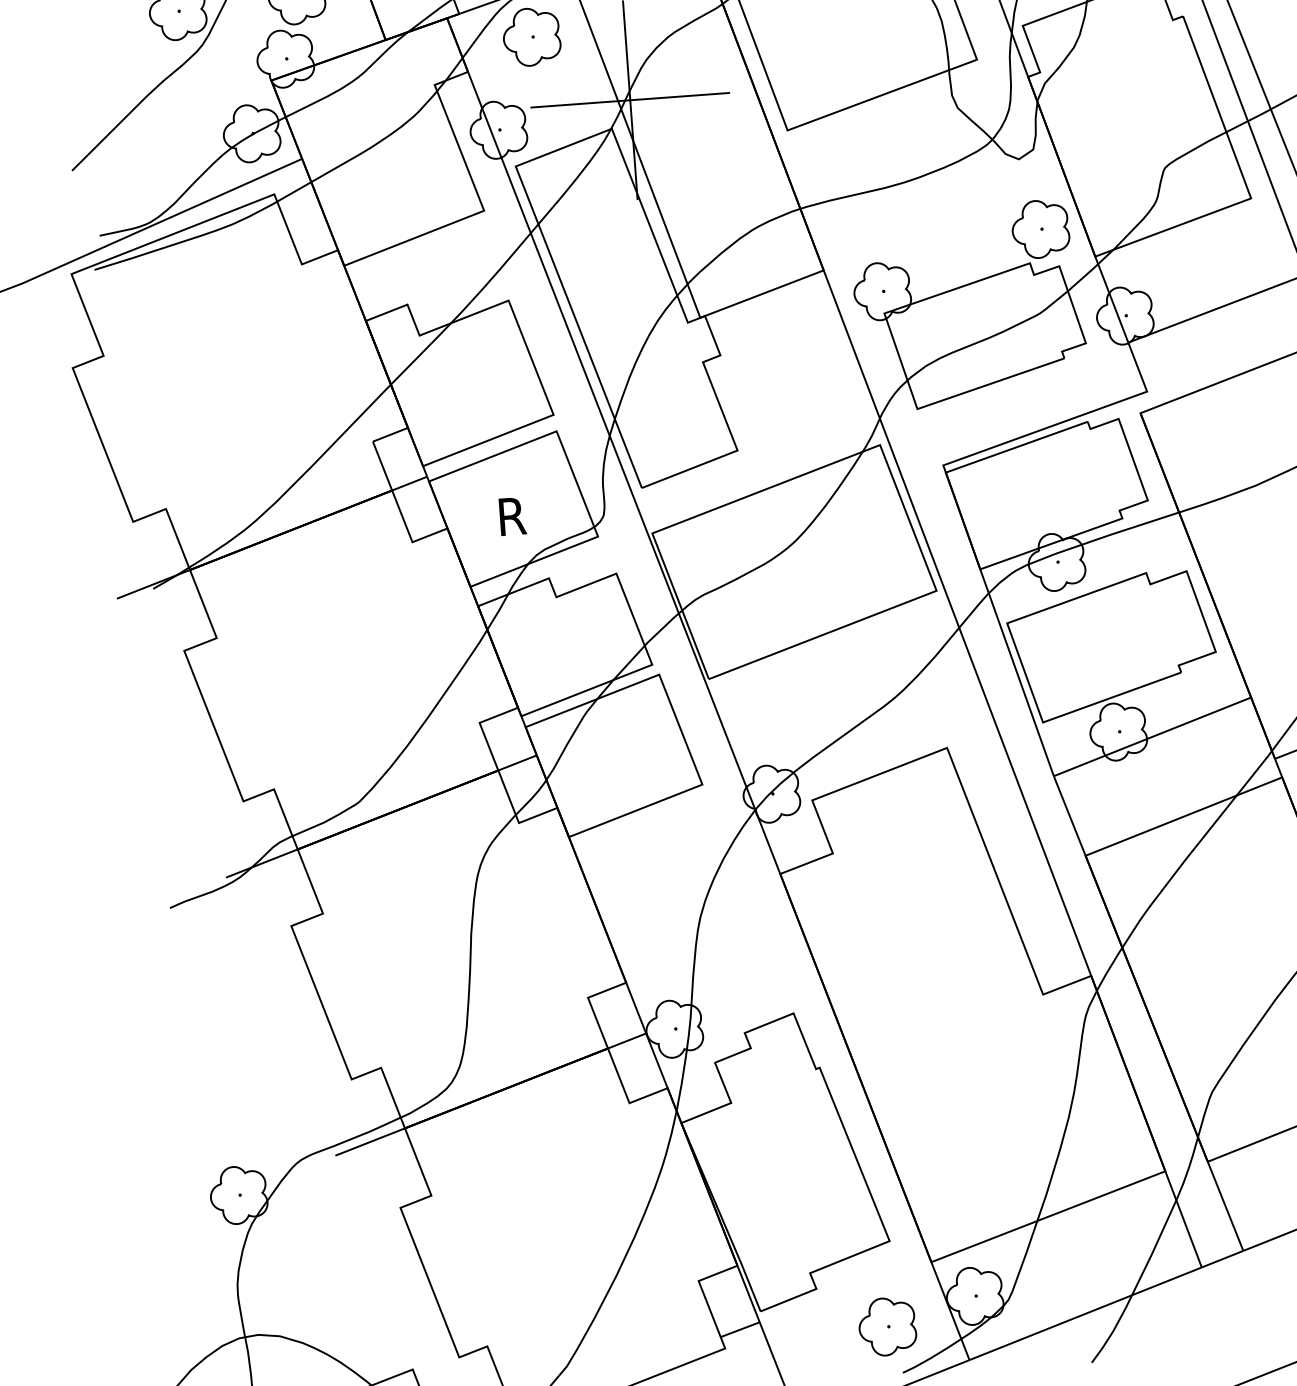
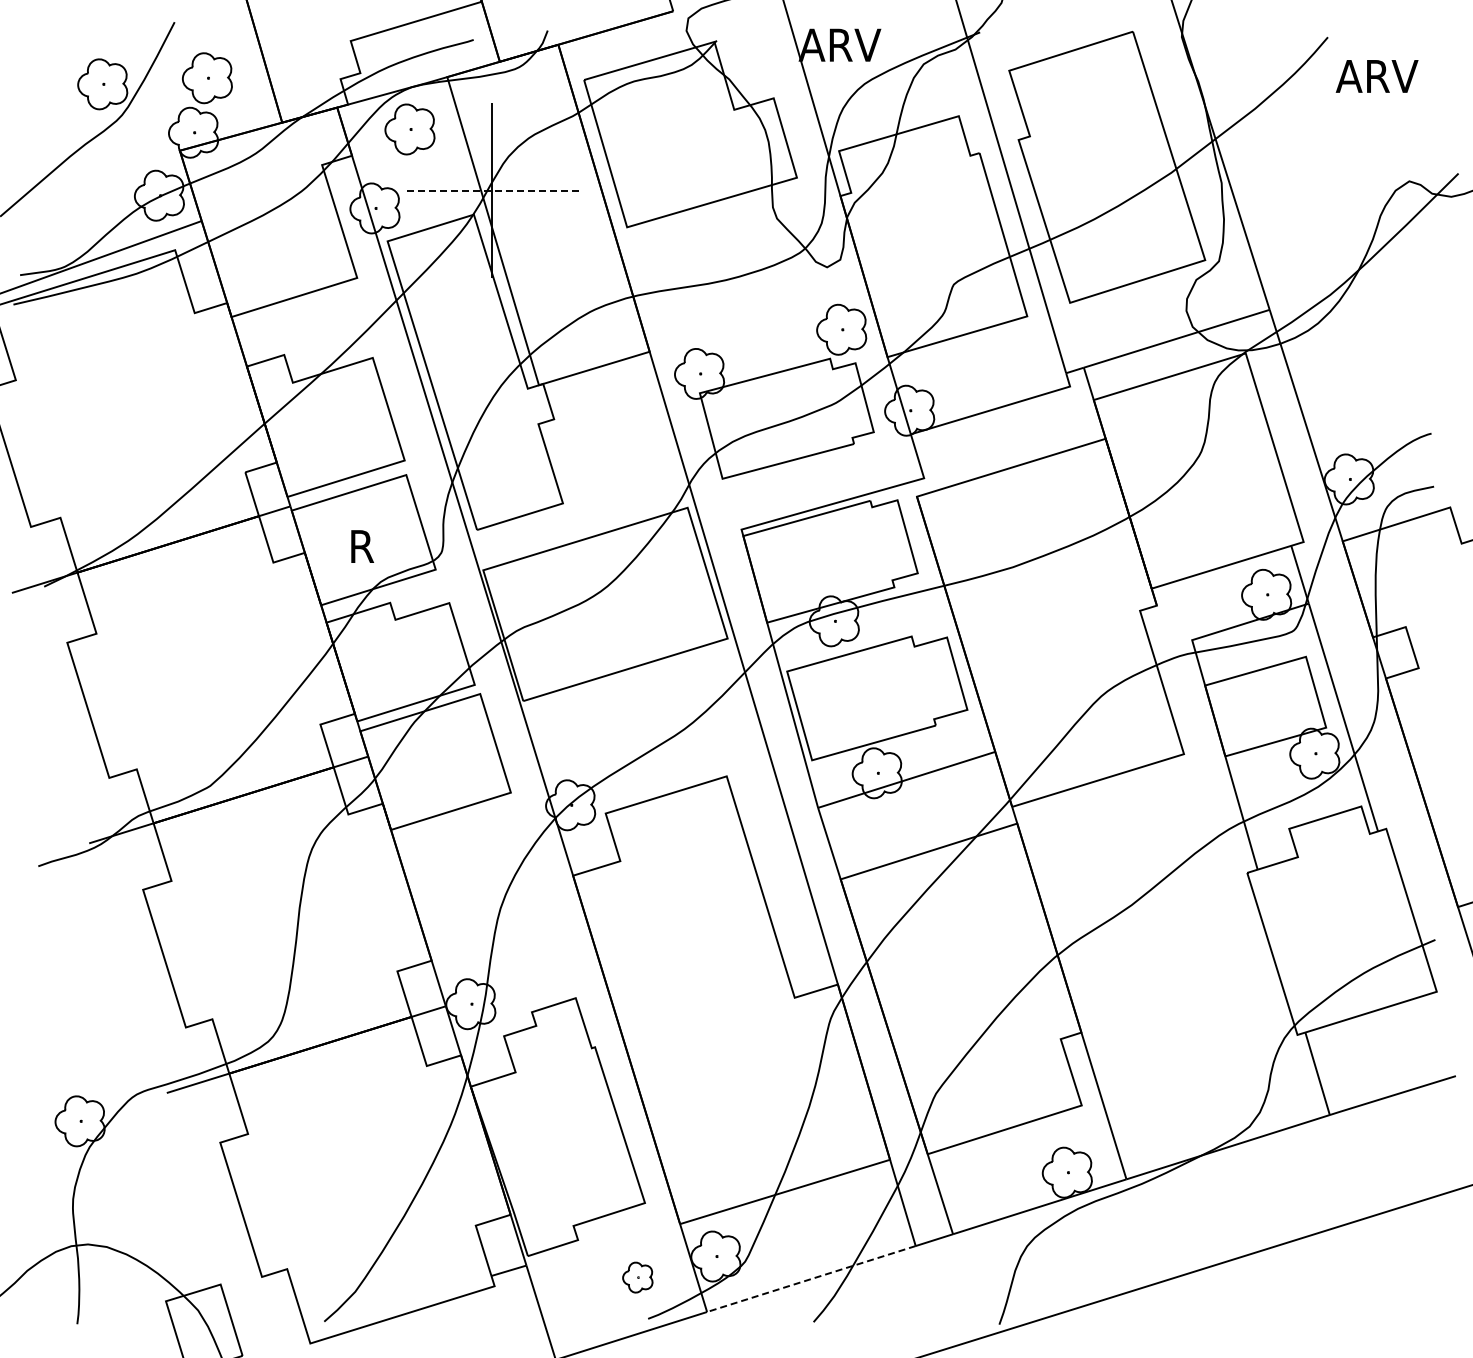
line: (629, 99) -> (491, 190), solid -> dashed
line: (1084, 1314) -> (810, 1279), solid -> dashed
part: (887, 1326) -> (637, 1277), size x0.6

